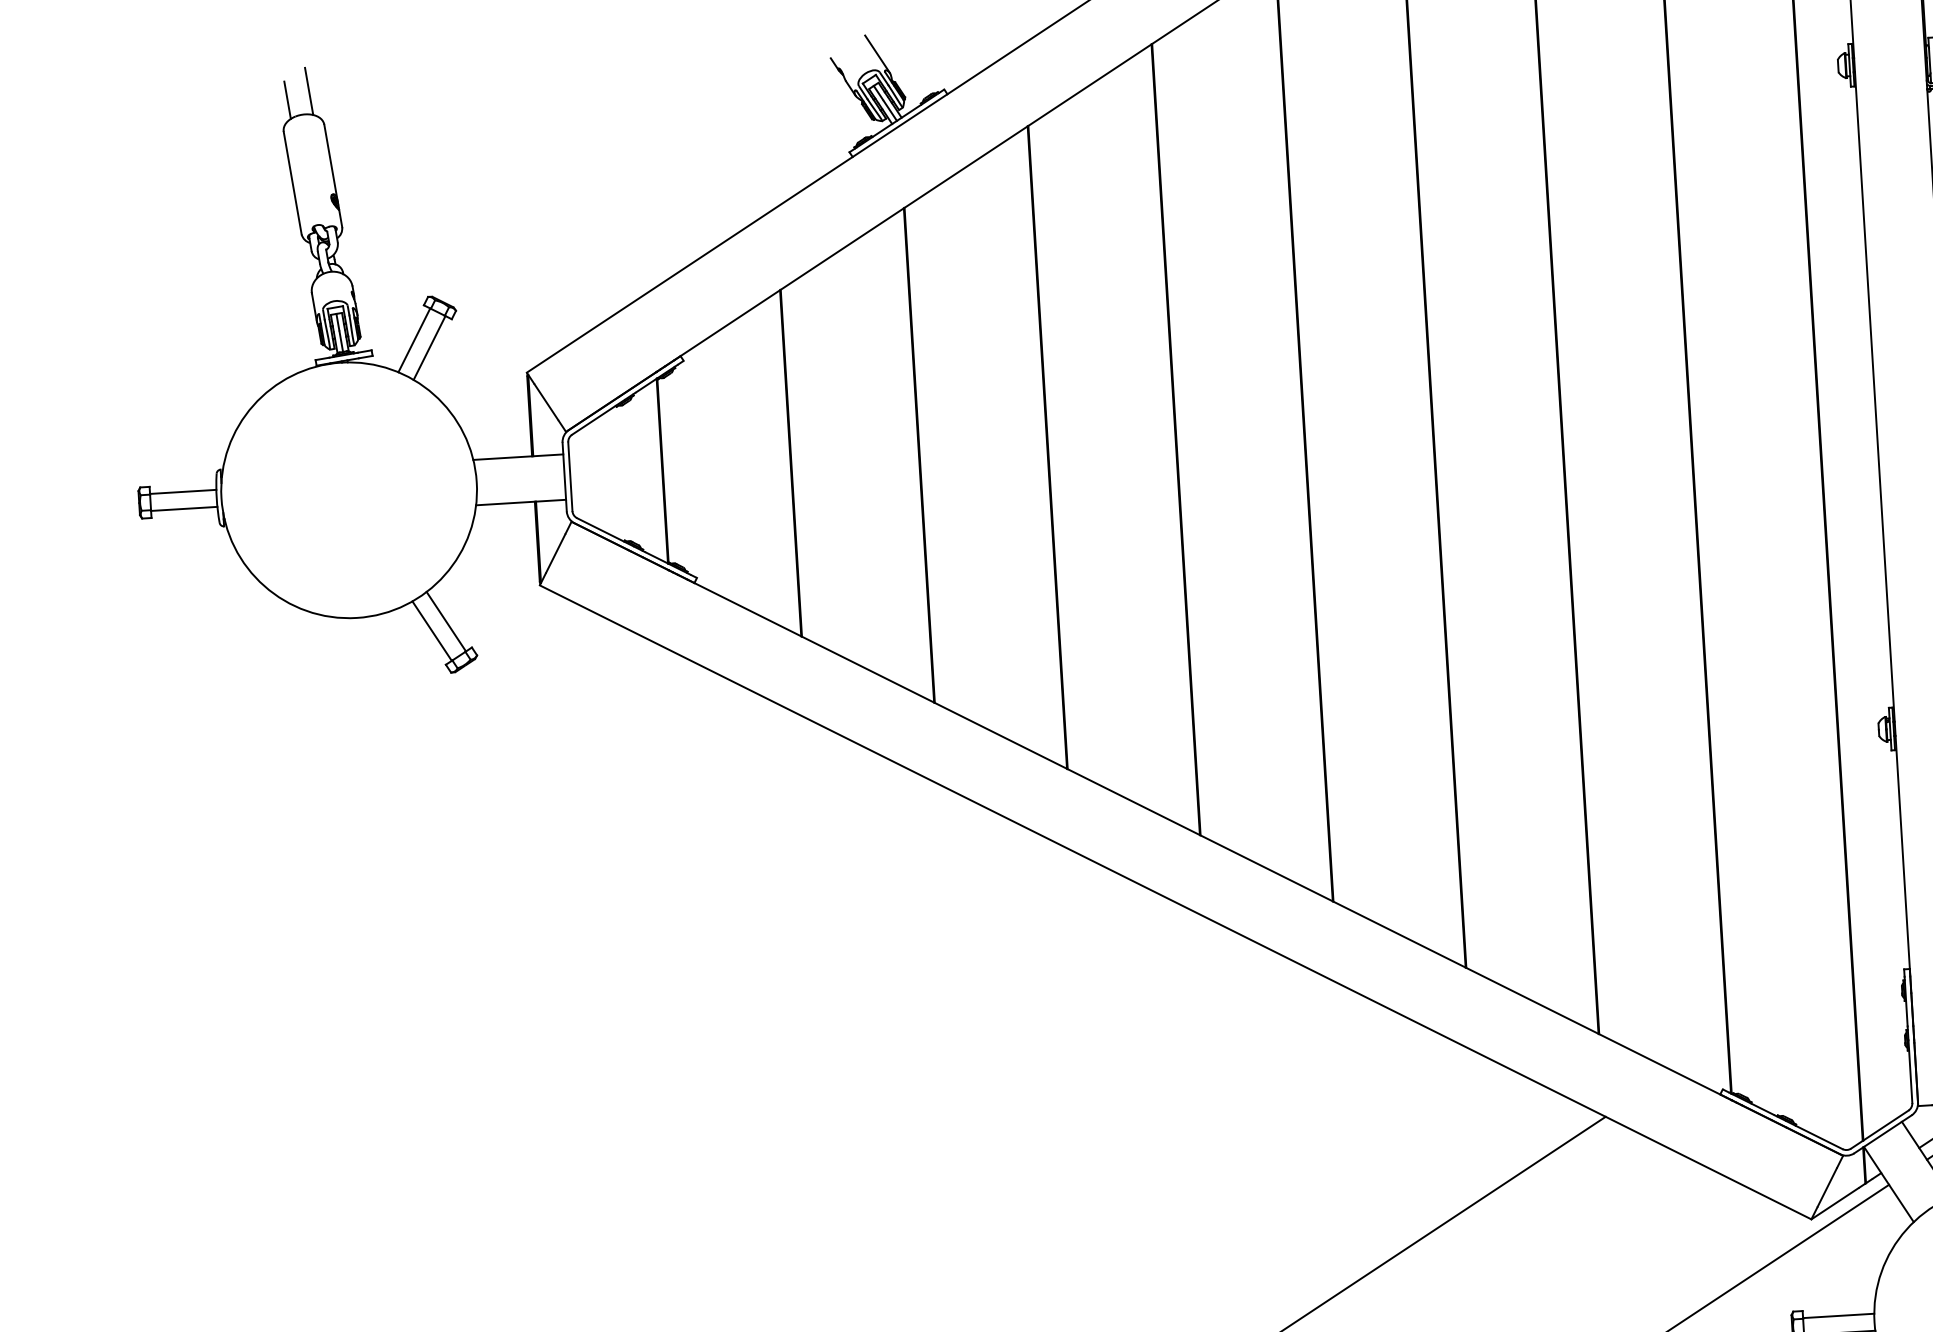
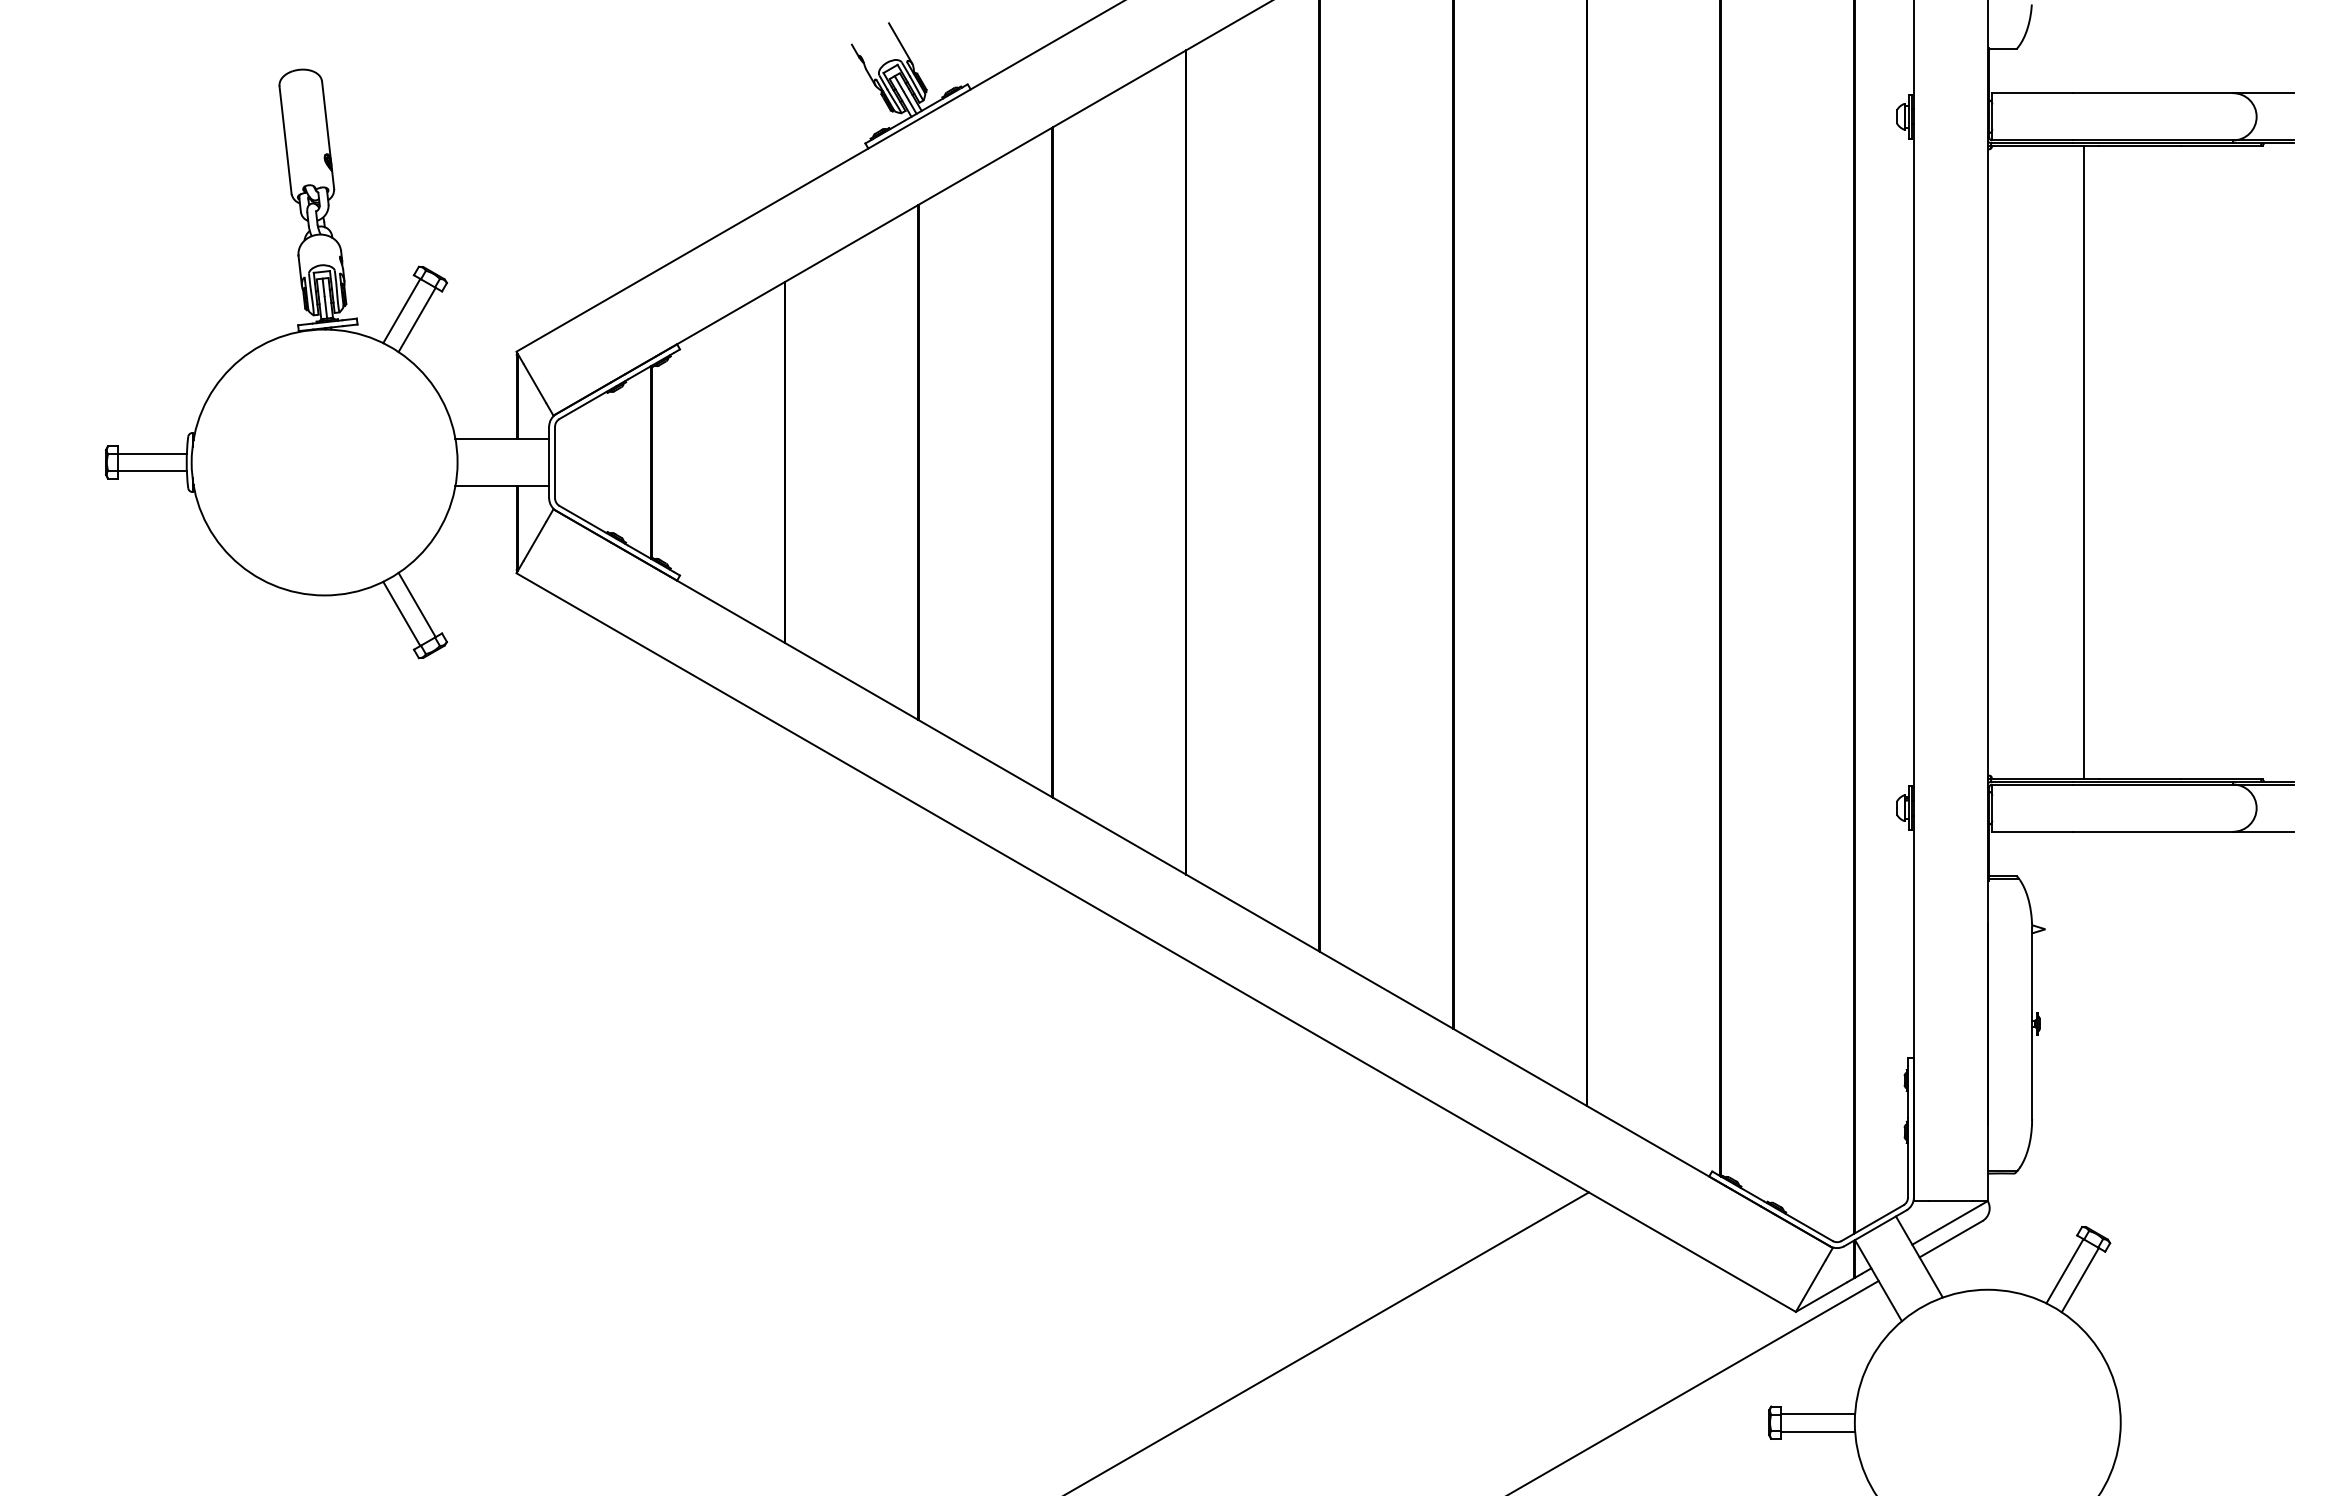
line: (309, 90) -> (308, 45), removed
line: (287, 99) -> (285, 53), removed

